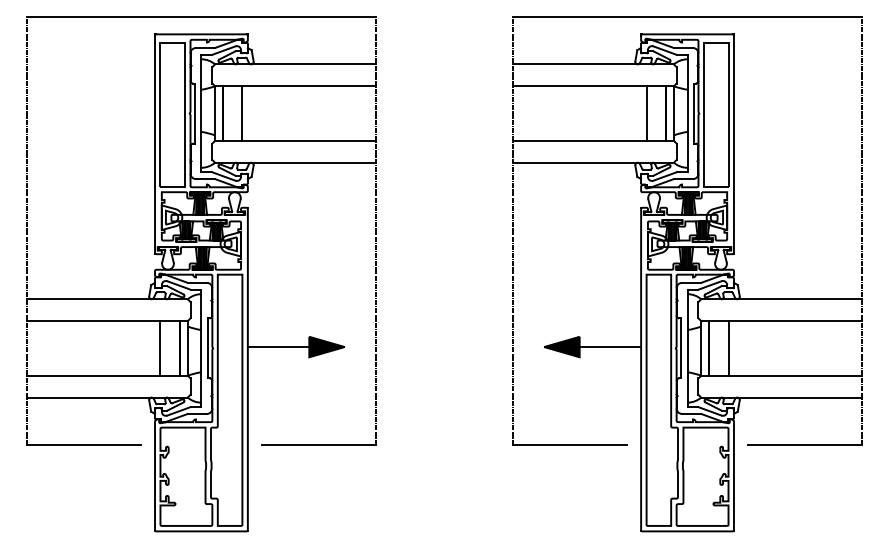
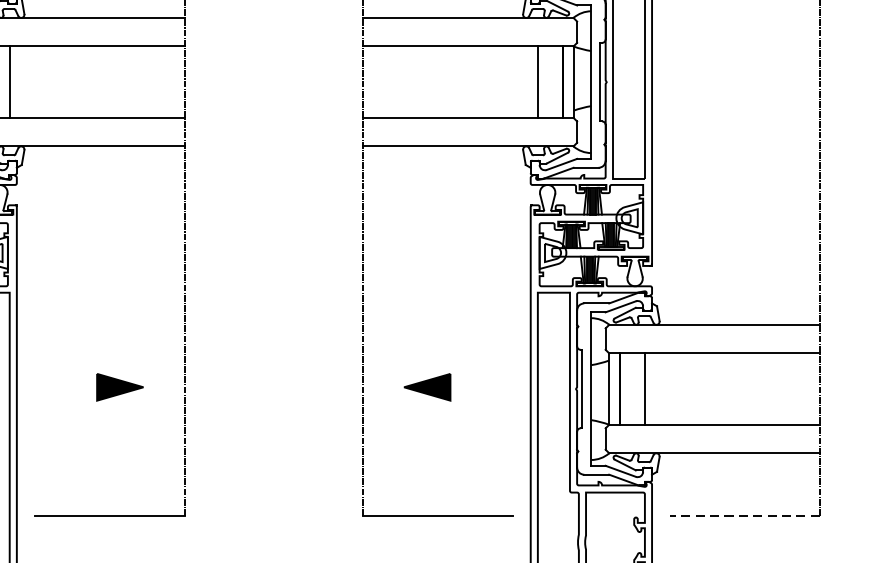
line: (278, 347) -> (56, 387), removed
line: (610, 347) -> (490, 387), removed
line: (804, 445) -> (744, 515), solid -> dashed

